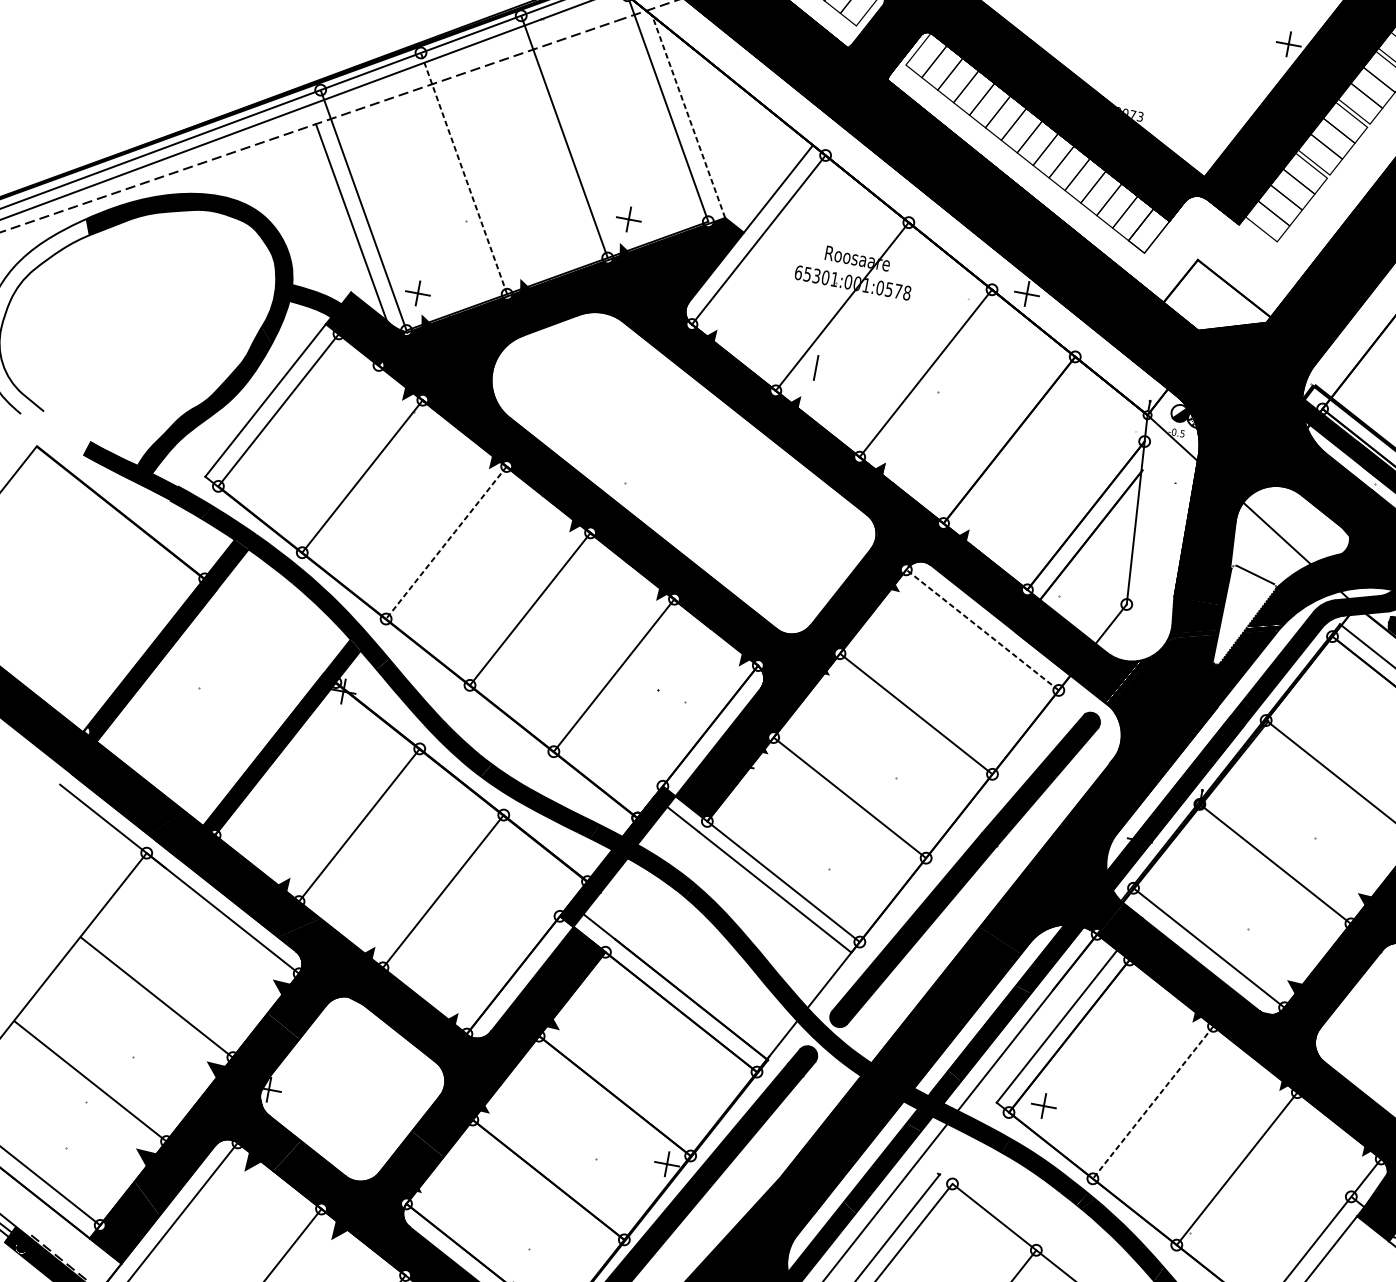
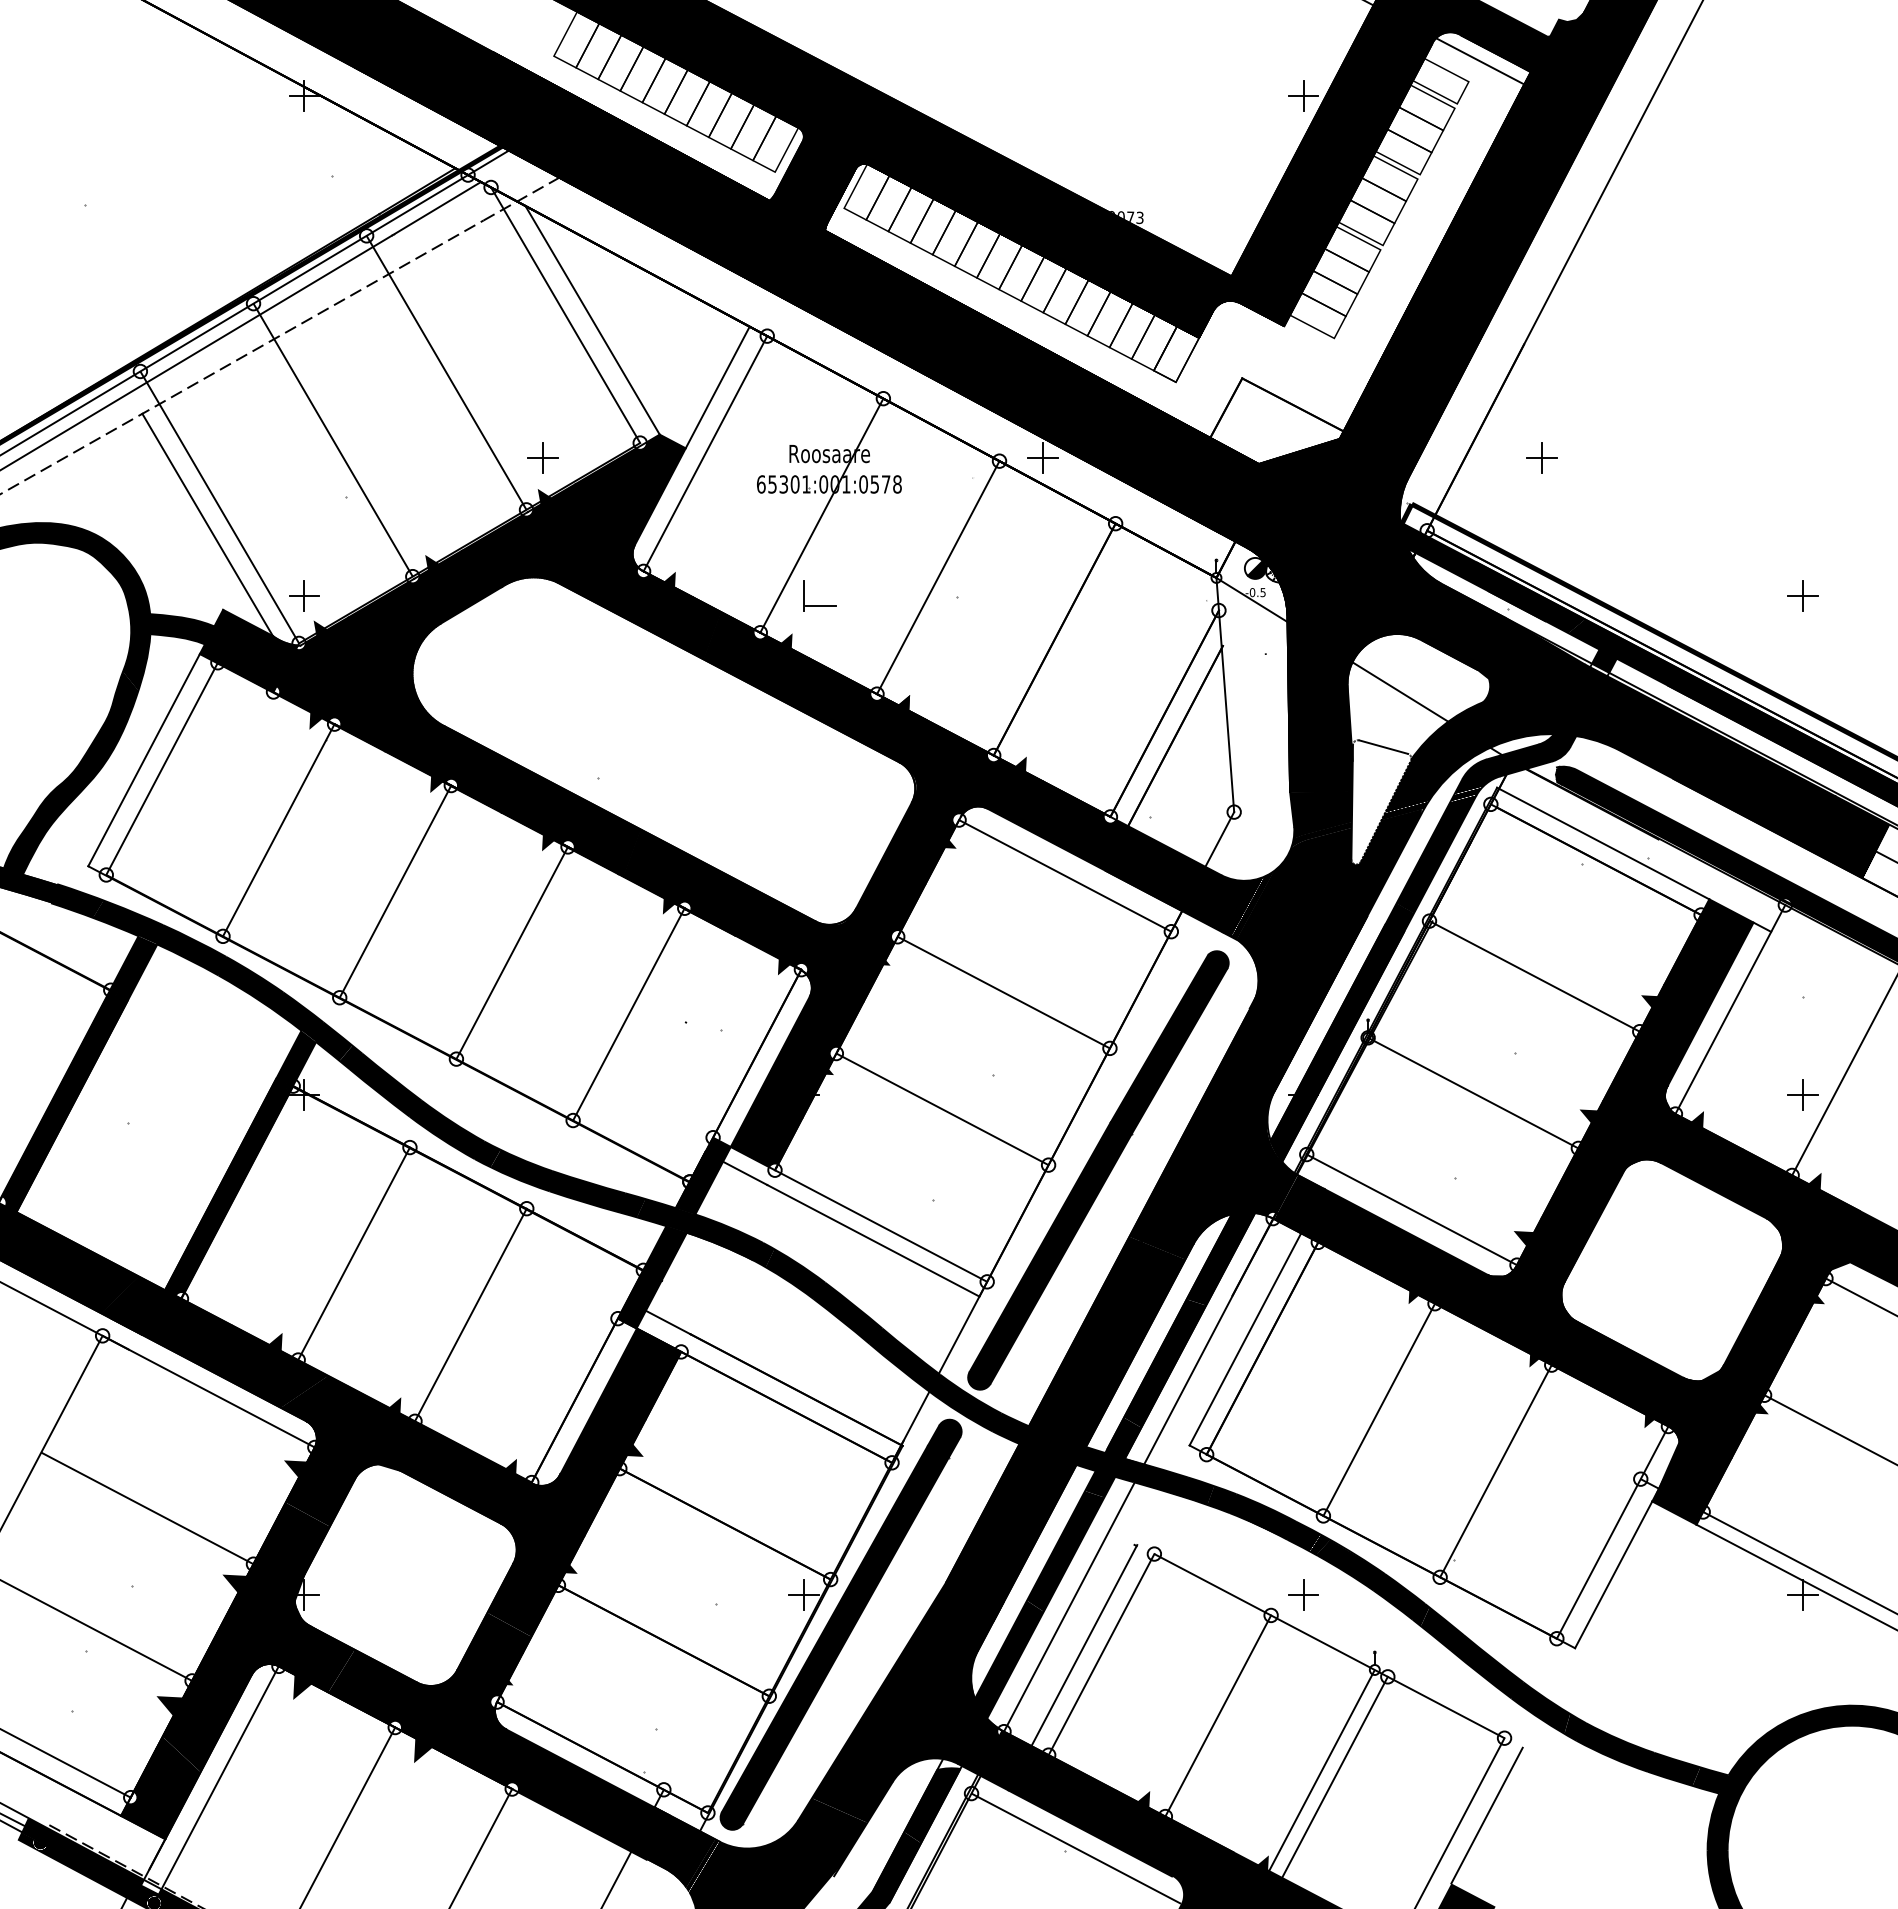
line: (688, 116) -> (592, 320), dashed -> solid
line: (463, 172) -> (332, 439), dashed -> solid
line: (828, 379) -> (821, 606), added
line: (446, 542) -> (395, 891), dashed -> solid
line: (982, 629) -> (1065, 875), dashed -> solid
line: (1153, 1102) -> (1379, 1409), dashed -> solid
part: (1043, 1105) -> (1303, 1594), moved

